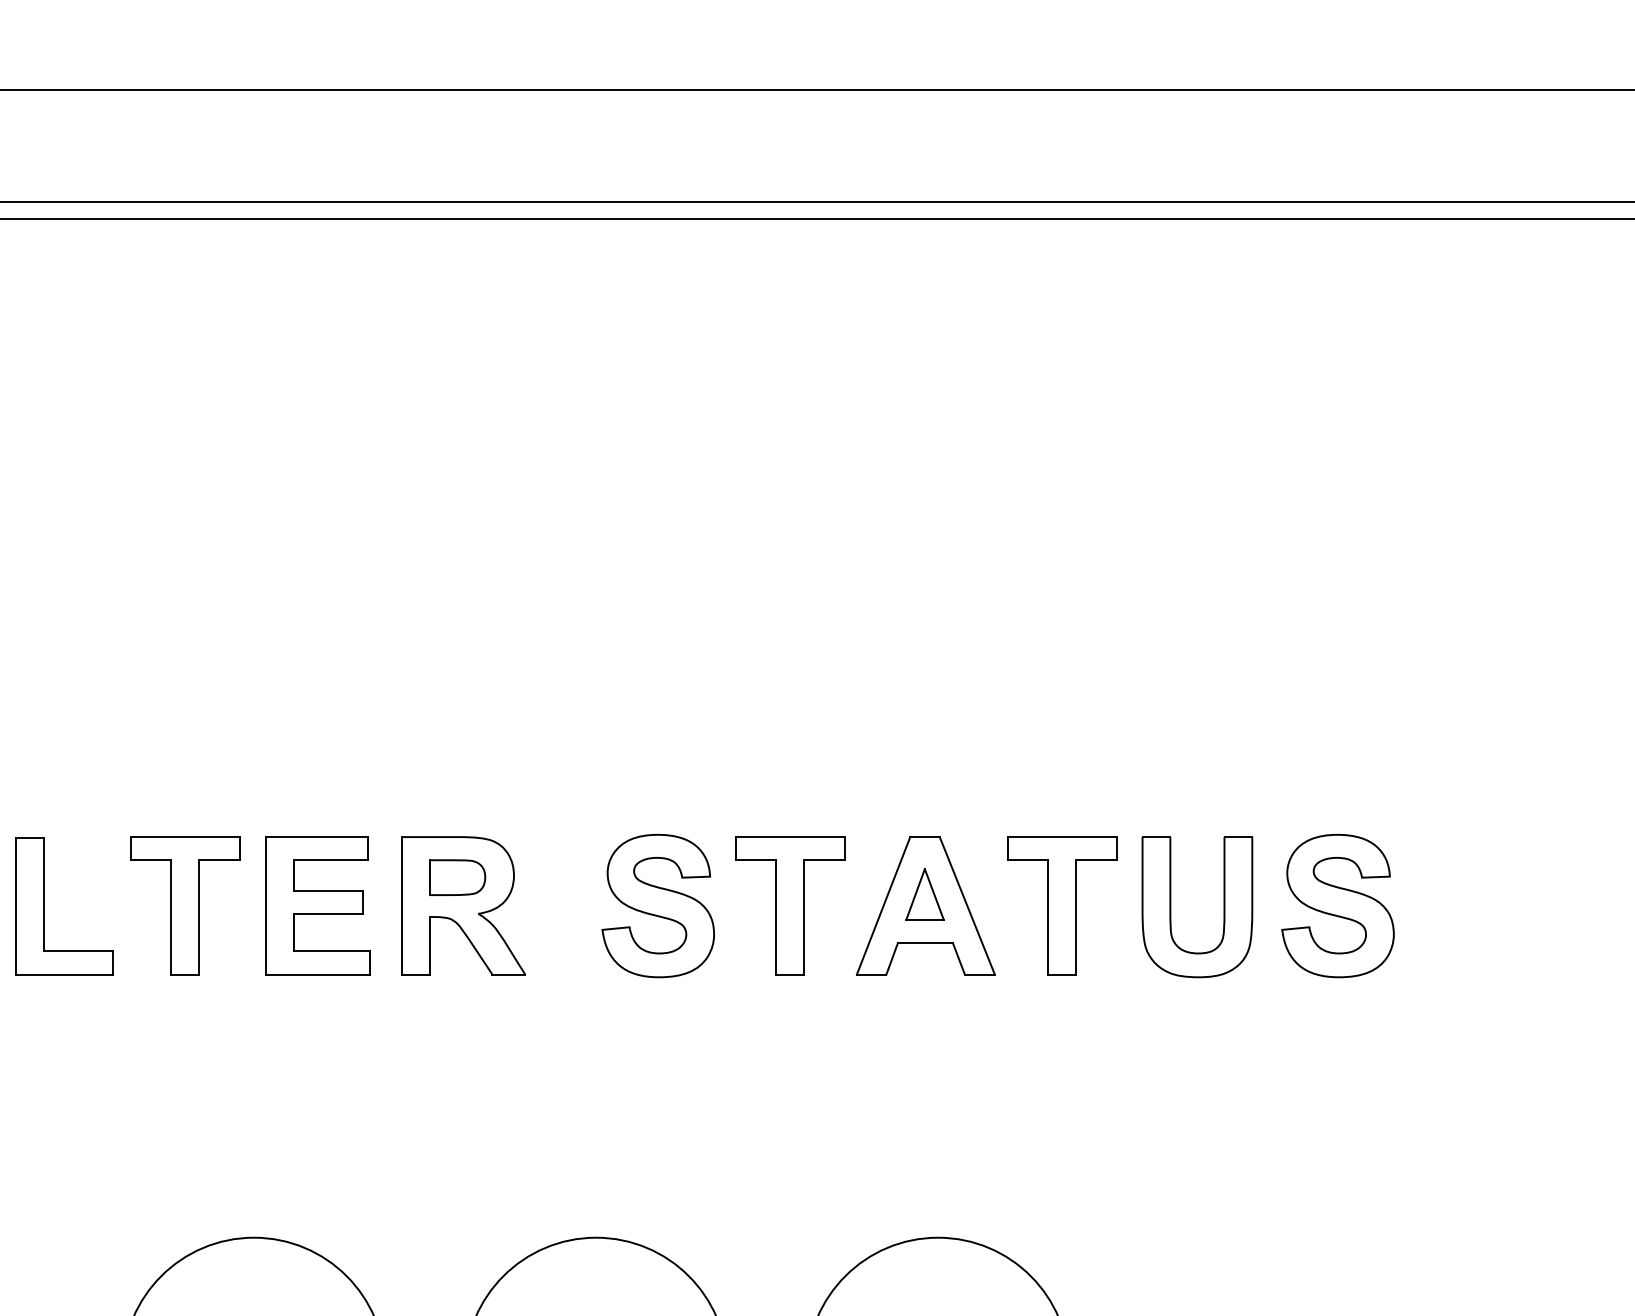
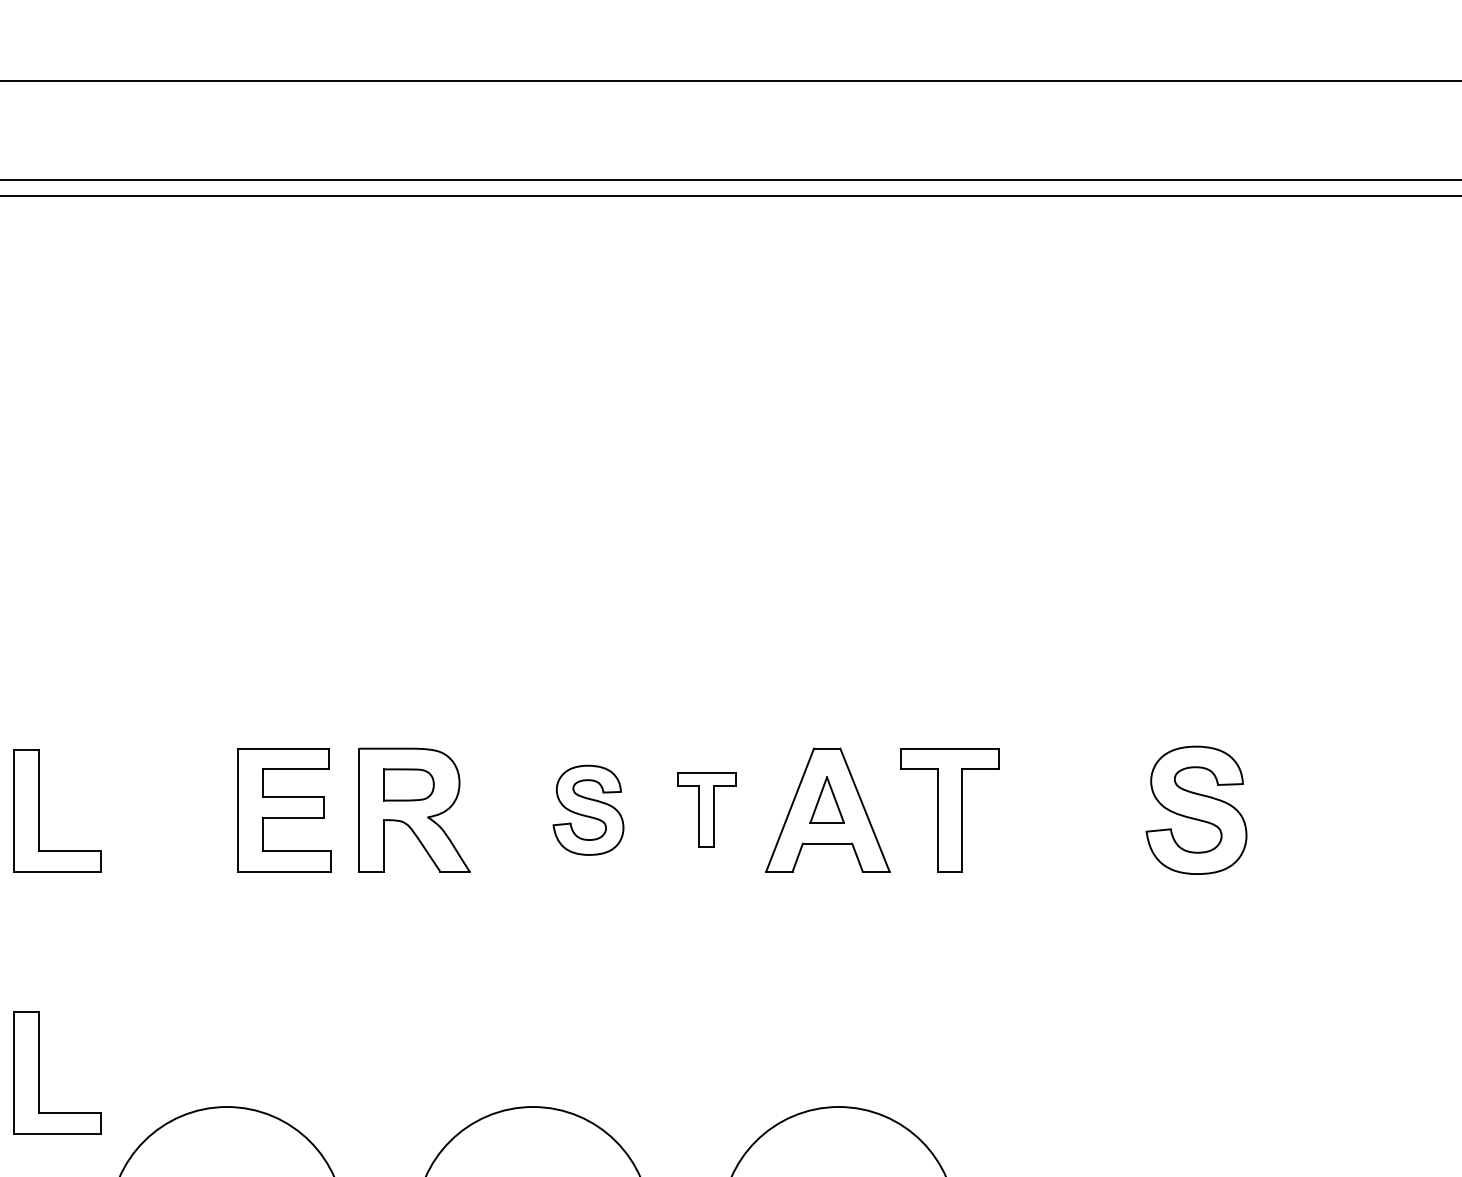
part: (185, 905) -> (165, 809), removed
part: (657, 905) -> (587, 809), size x0.7
part: (790, 905) -> (706, 809), size x0.6
part: (1171, 907) -> (1047, 811), removed
part: (44, 1199) -> (39, 1072), added

